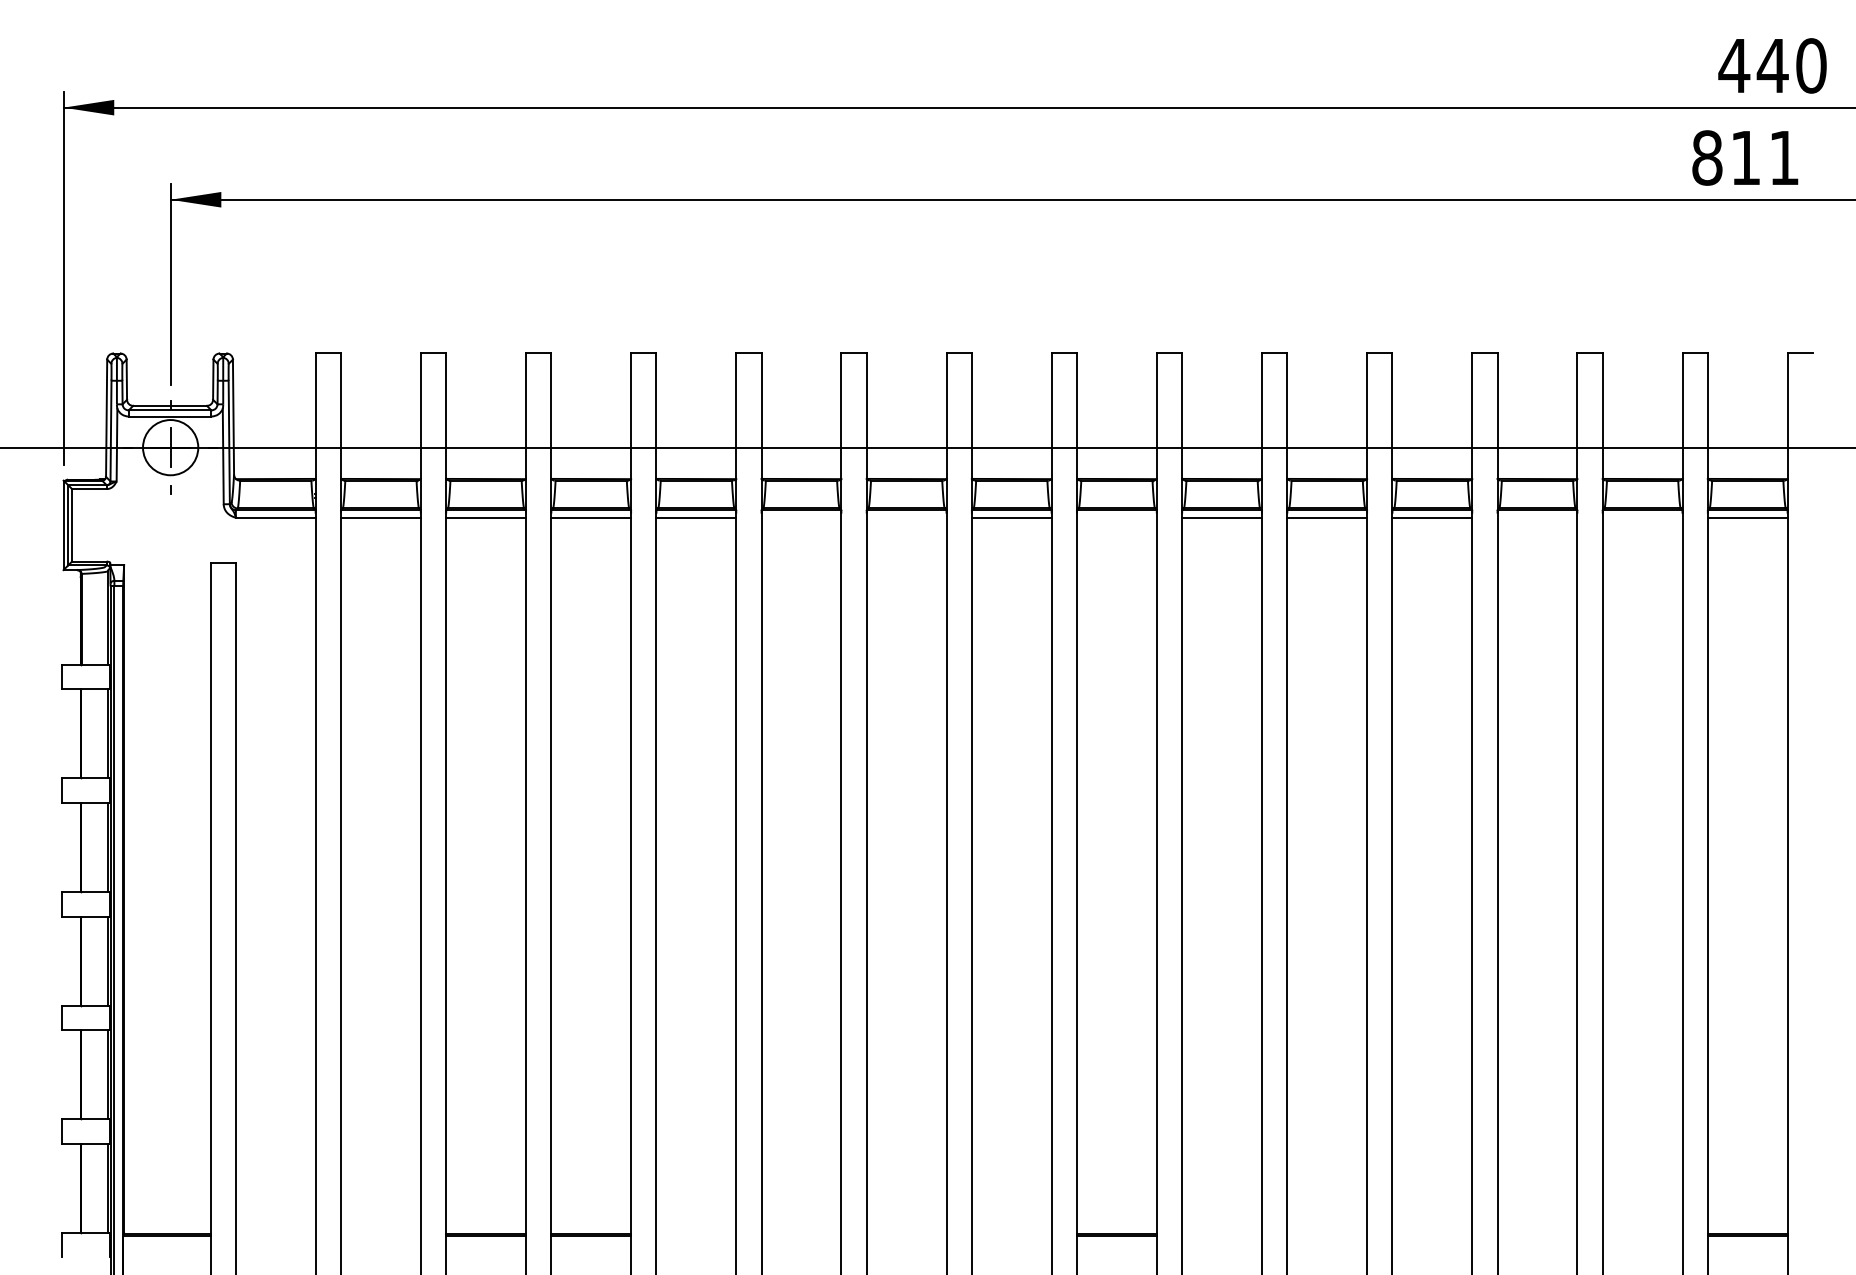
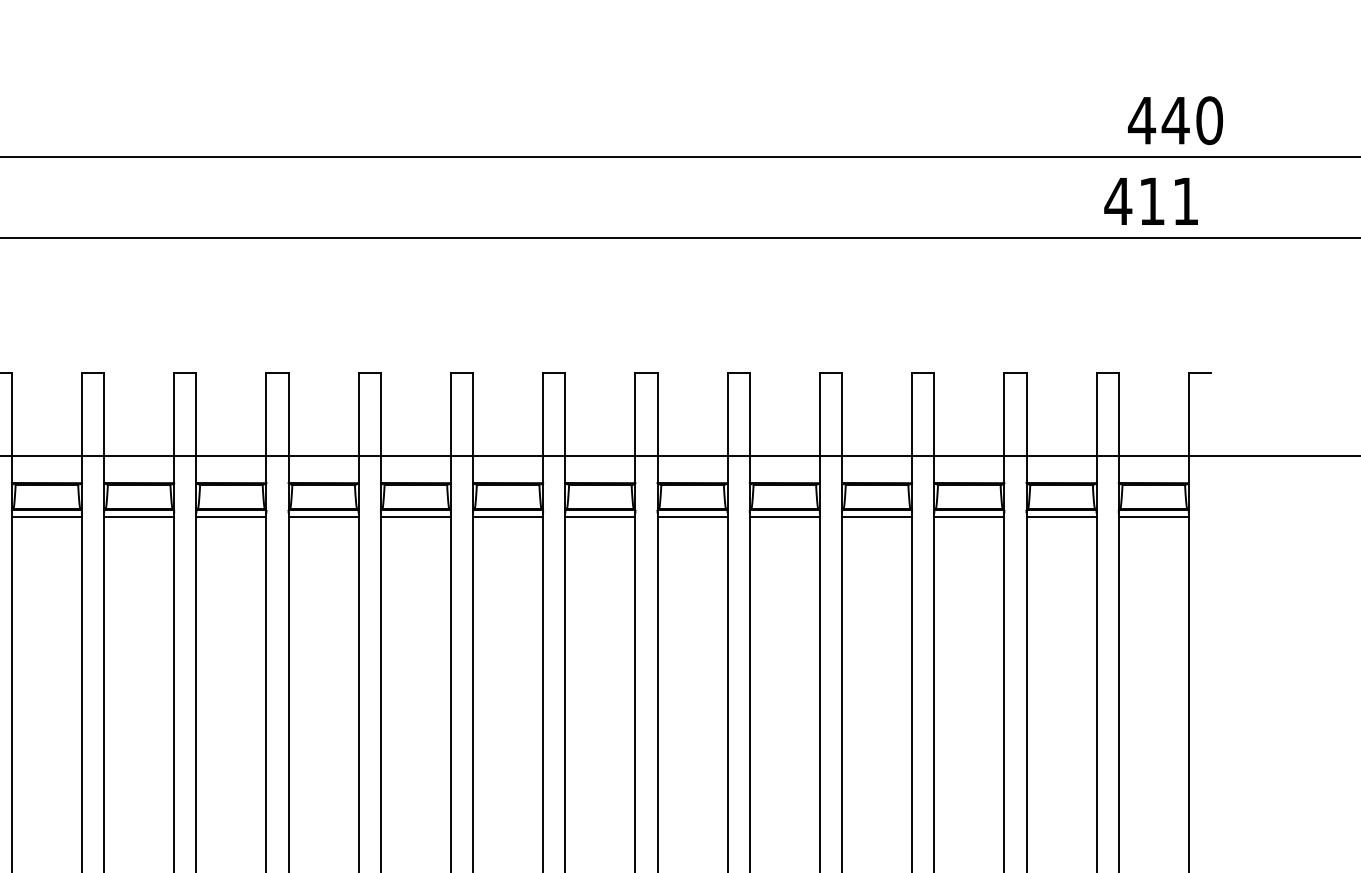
text: (1707, 157) -> (1118, 201), 811 -> 411
line: (801, 517) -> (323, 516), added
line: (906, 517) -> (415, 516), added
line: (1116, 517) -> (599, 516), added
line: (1537, 517) -> (969, 516), added
line: (1642, 517) -> (1061, 516), added

